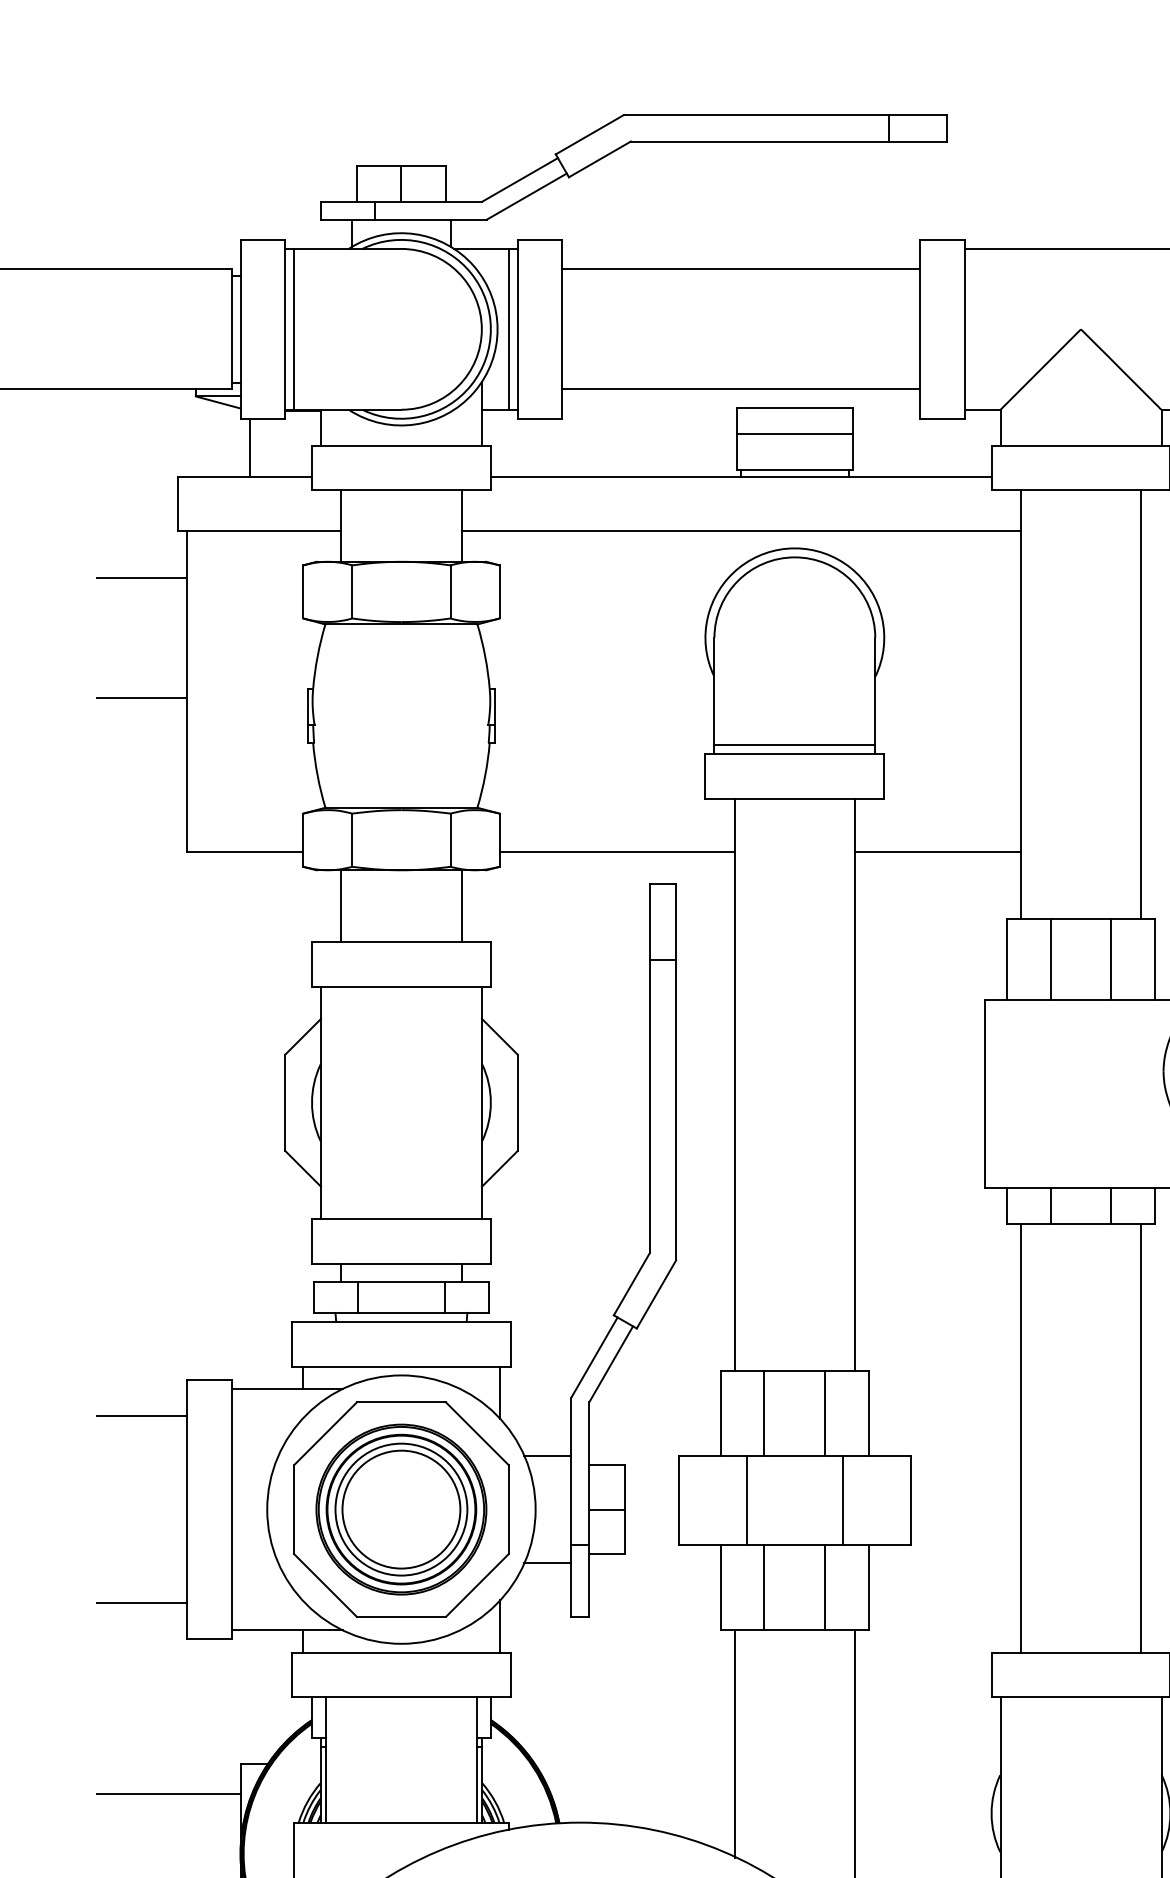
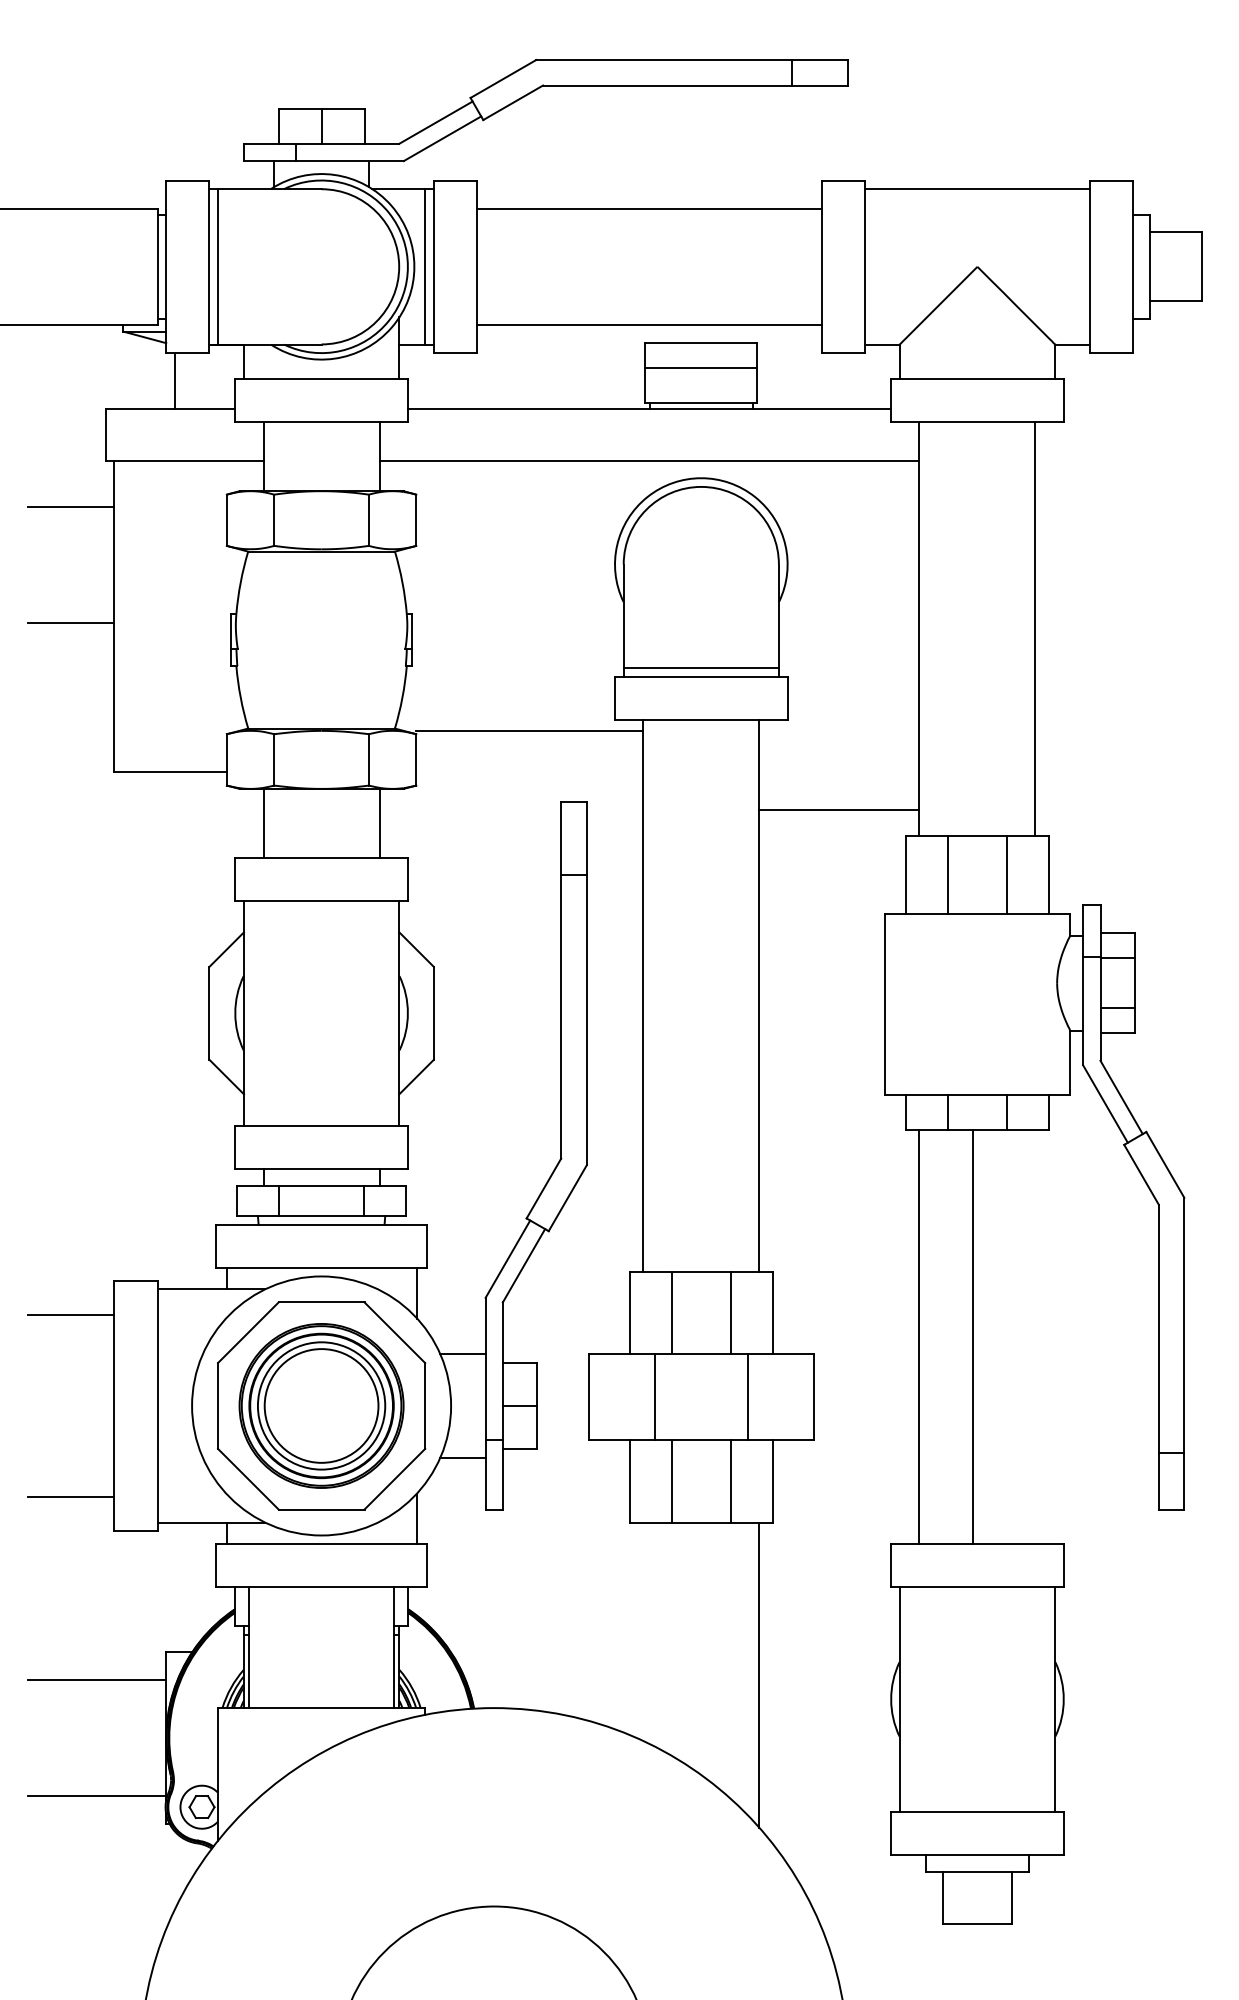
line: (616, 852) -> (529, 730), moved
line: (938, 852) -> (839, 809), moved
line: (1141, 1437) -> (973, 1336), moved
line: (734, 1743) -> (643, 1631), removed

